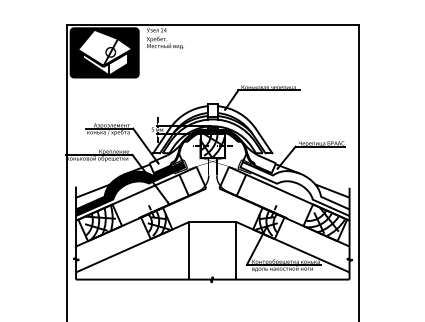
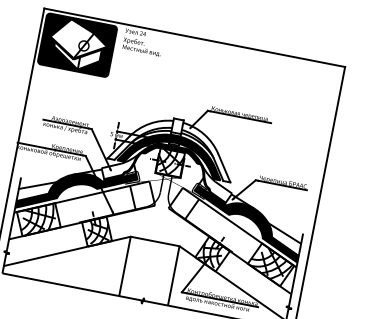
fill: (212, 136) -> (172, 153), added
fill: (294, 189) -> (245, 224), added

